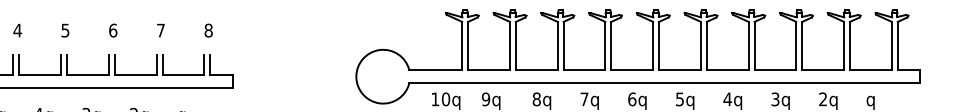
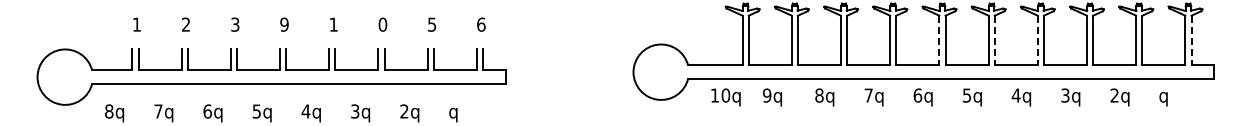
text: (17, 30) -> (284, 24), 4 -> 9
text: (65, 30) -> (333, 24), 5 -> 1
text: (112, 30) -> (382, 24), 6 -> 0
text: (161, 30) -> (432, 24), 7 -> 5
text: (208, 30) -> (481, 24), 8 -> 6
line: (653, 45) -> (939, 40), solid -> dashed
line: (706, 45) -> (994, 40), solid -> dashed
line: (748, 45) -> (1037, 40), solid -> dashed
line: (897, 45) -> (1191, 40), solid -> dashed

